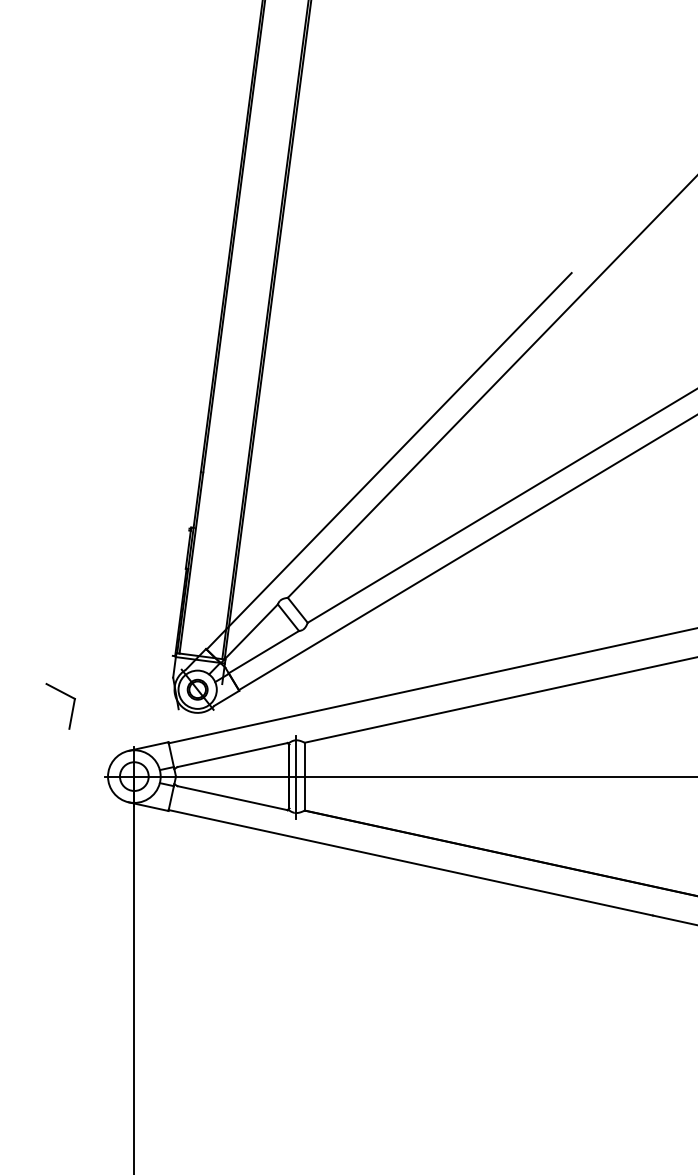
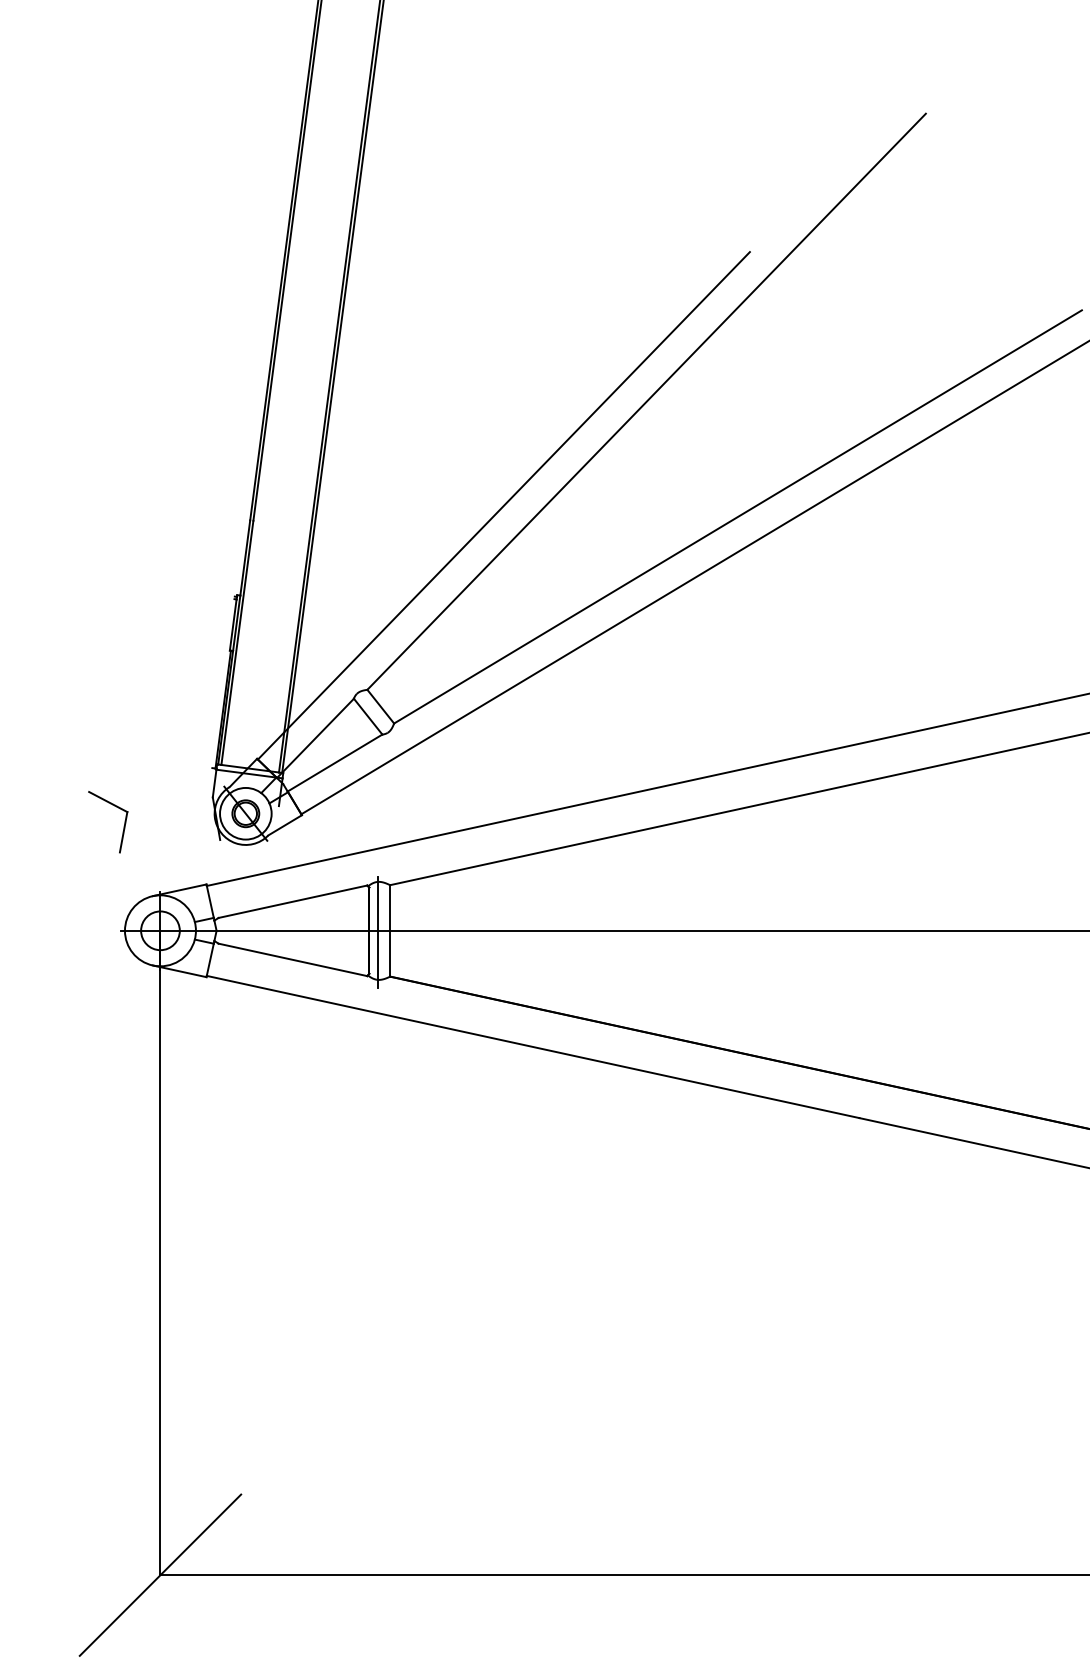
part: (72, 709) -> (123, 826), moved

